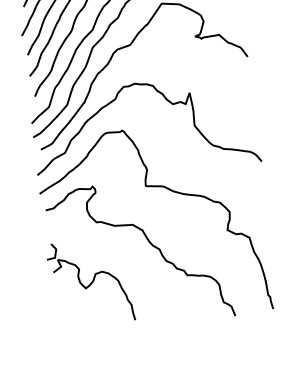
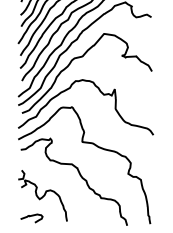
curve: (75, 318) -> (31, 216), added

